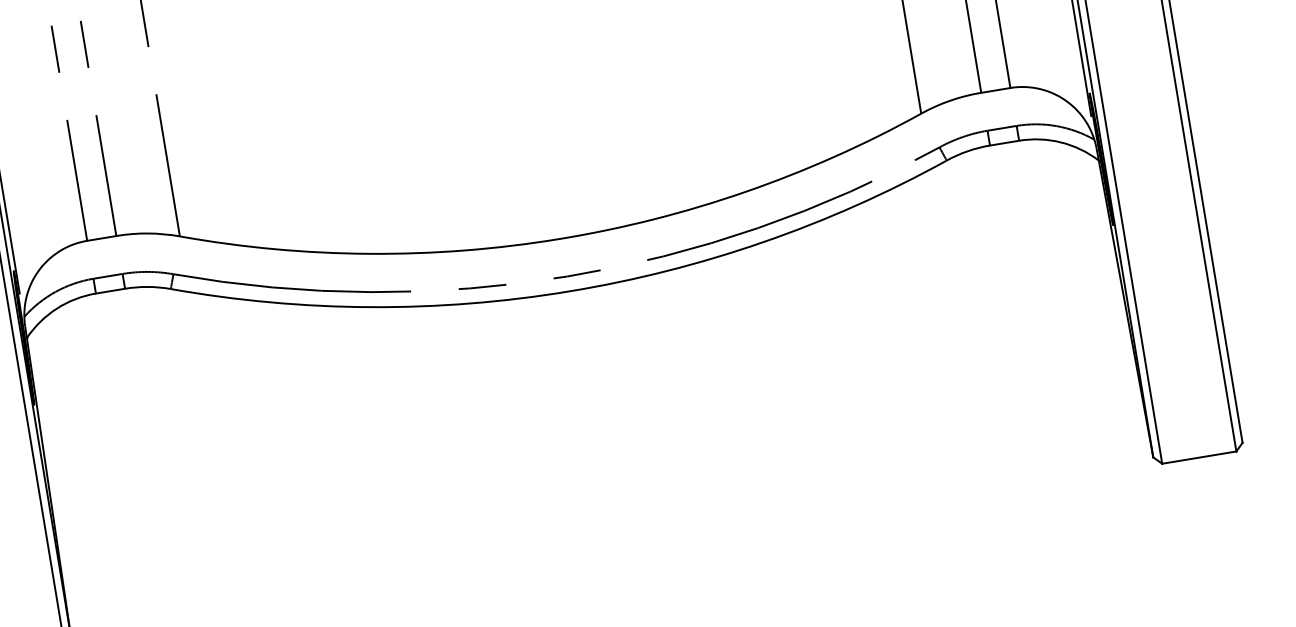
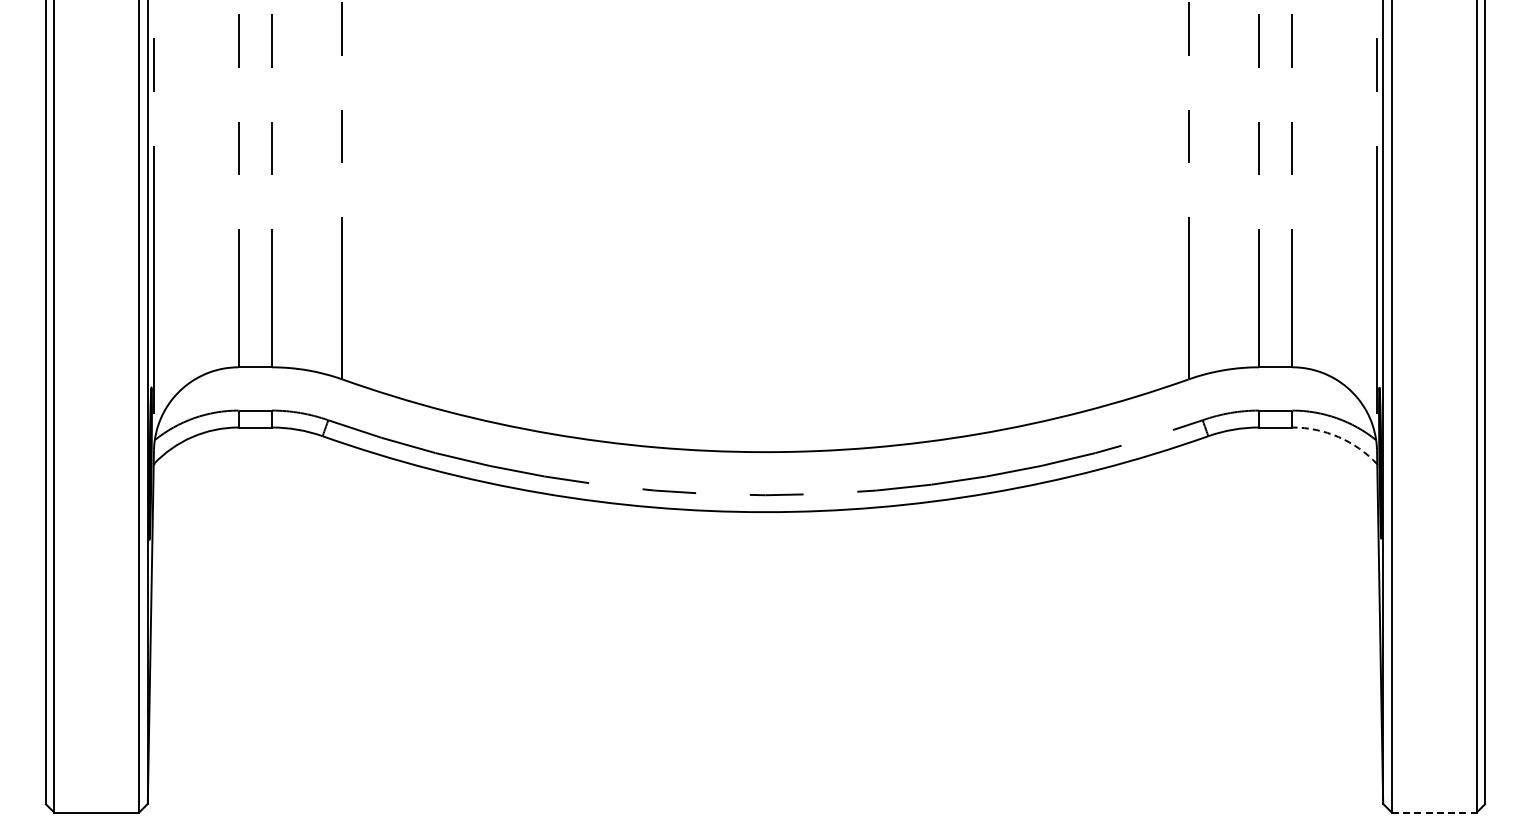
arc: (1060, 142) -> (1338, 437), solid -> dashed
line: (1199, 457) -> (1434, 812), solid -> dashed

